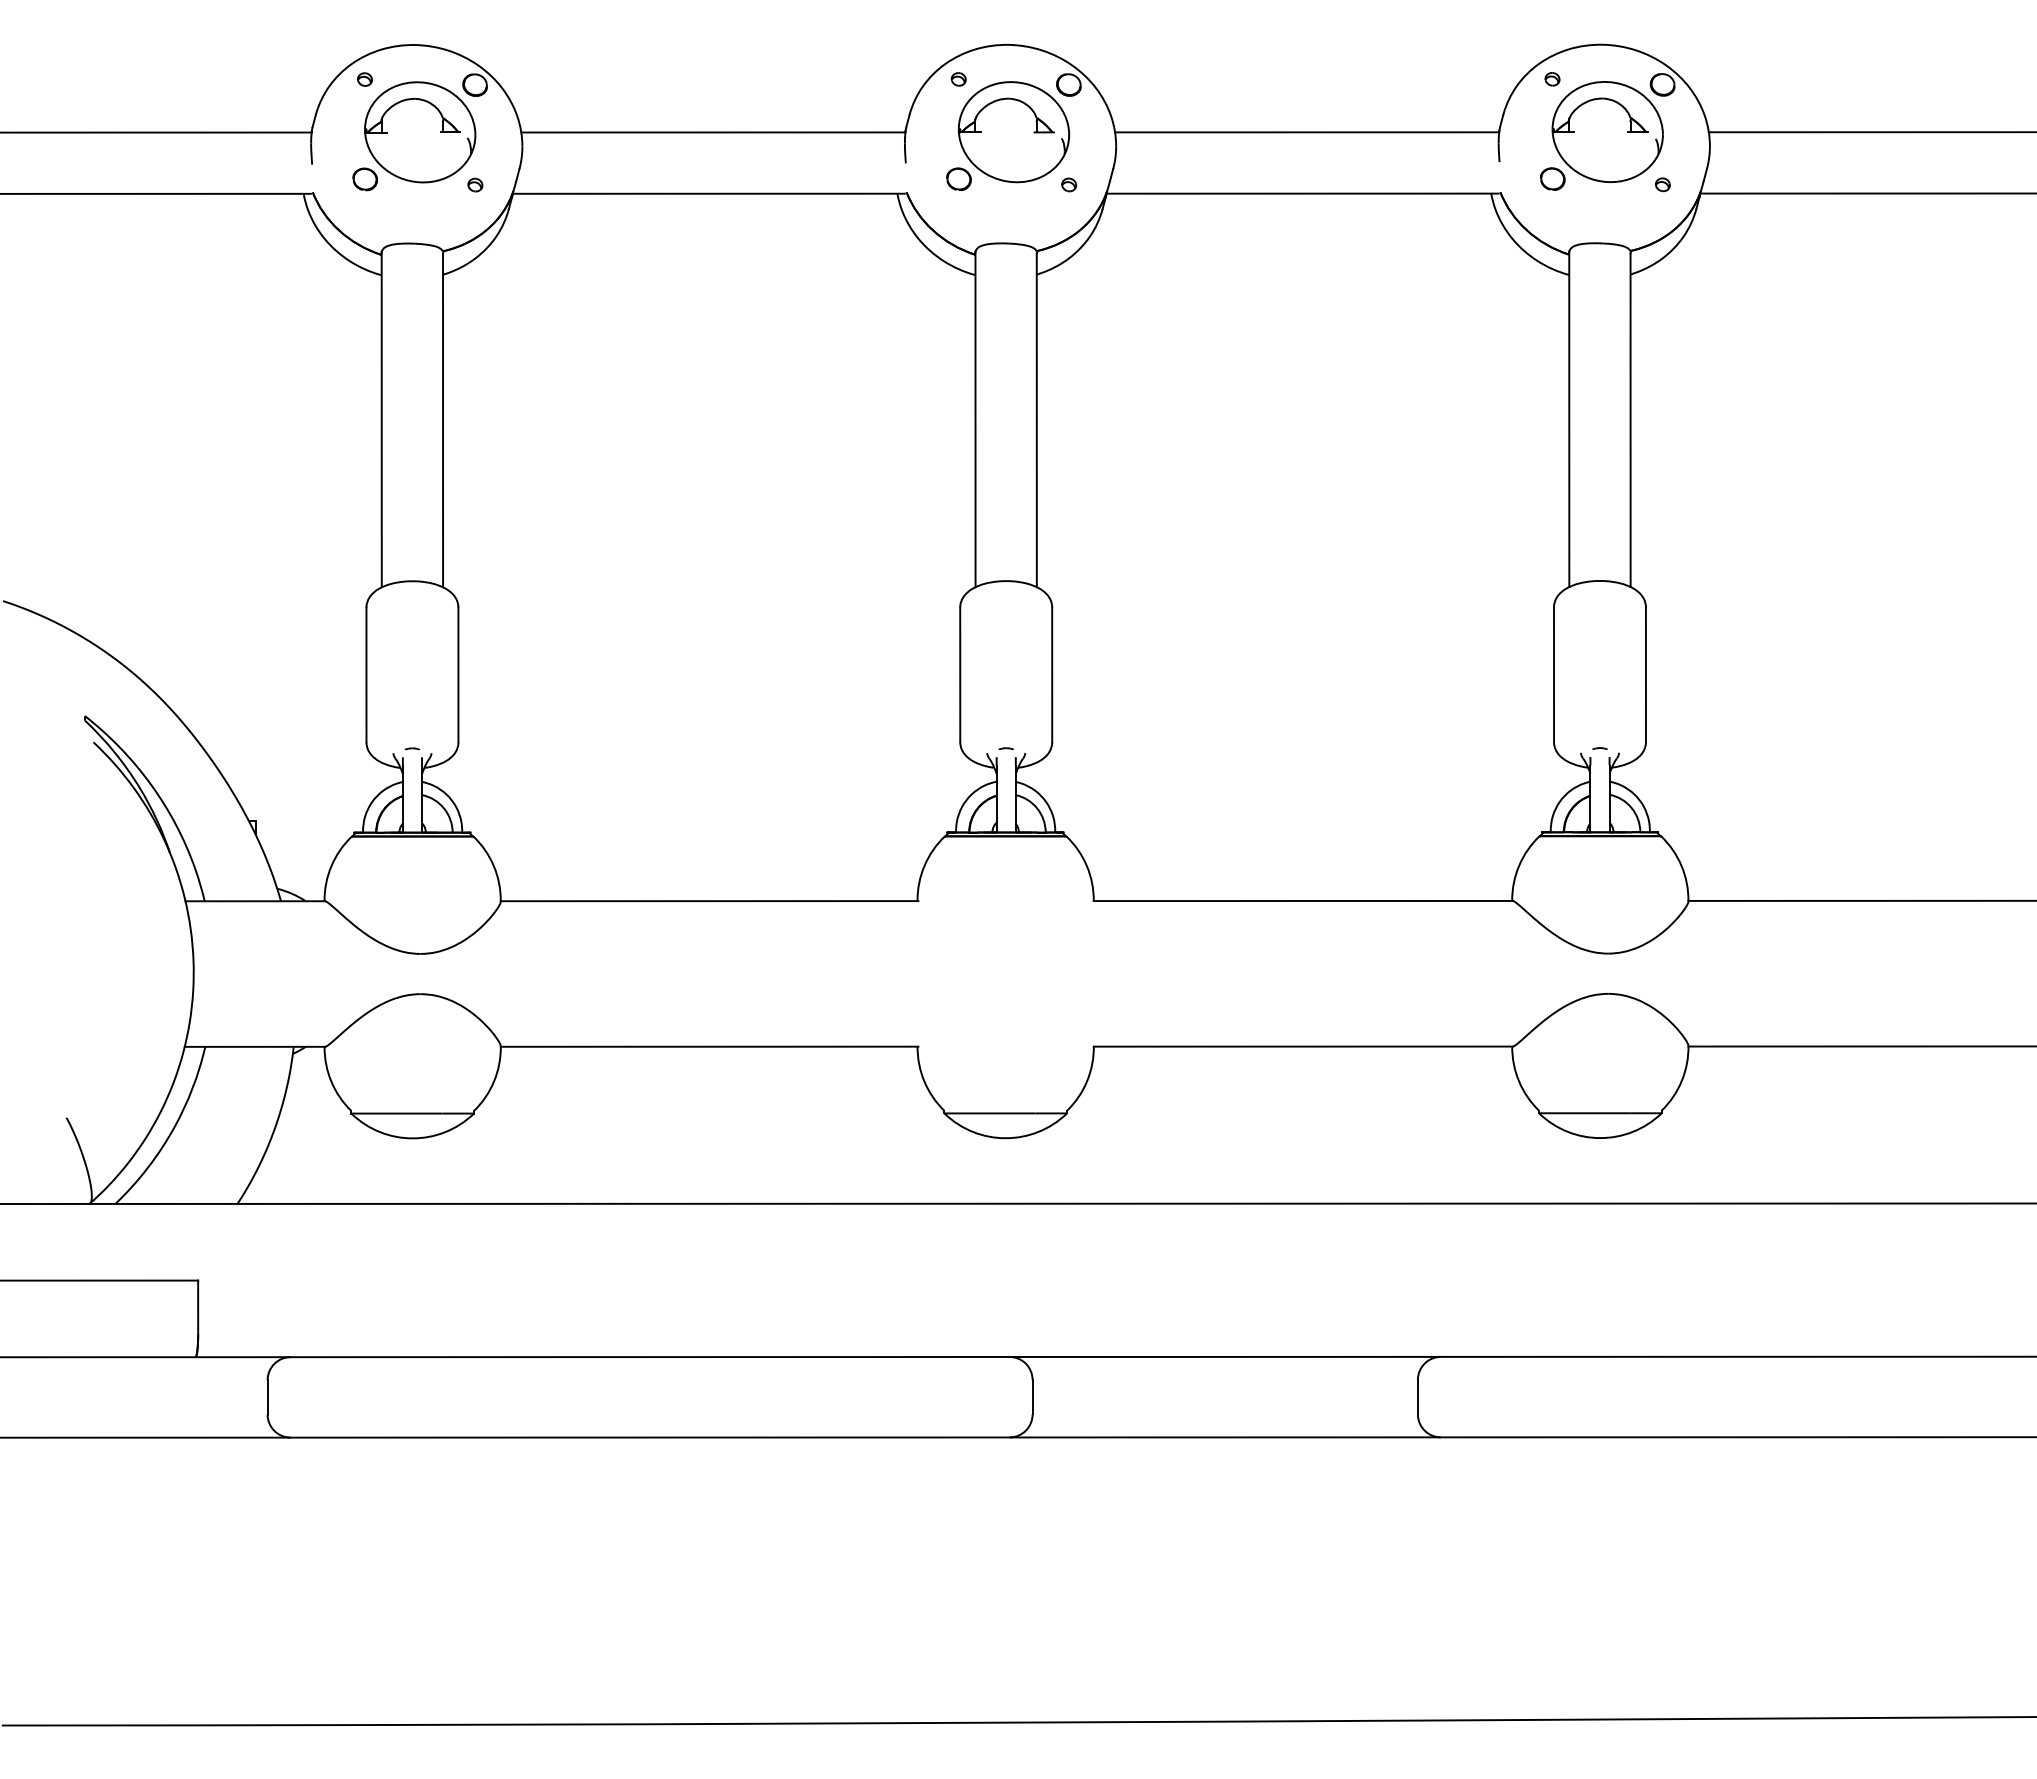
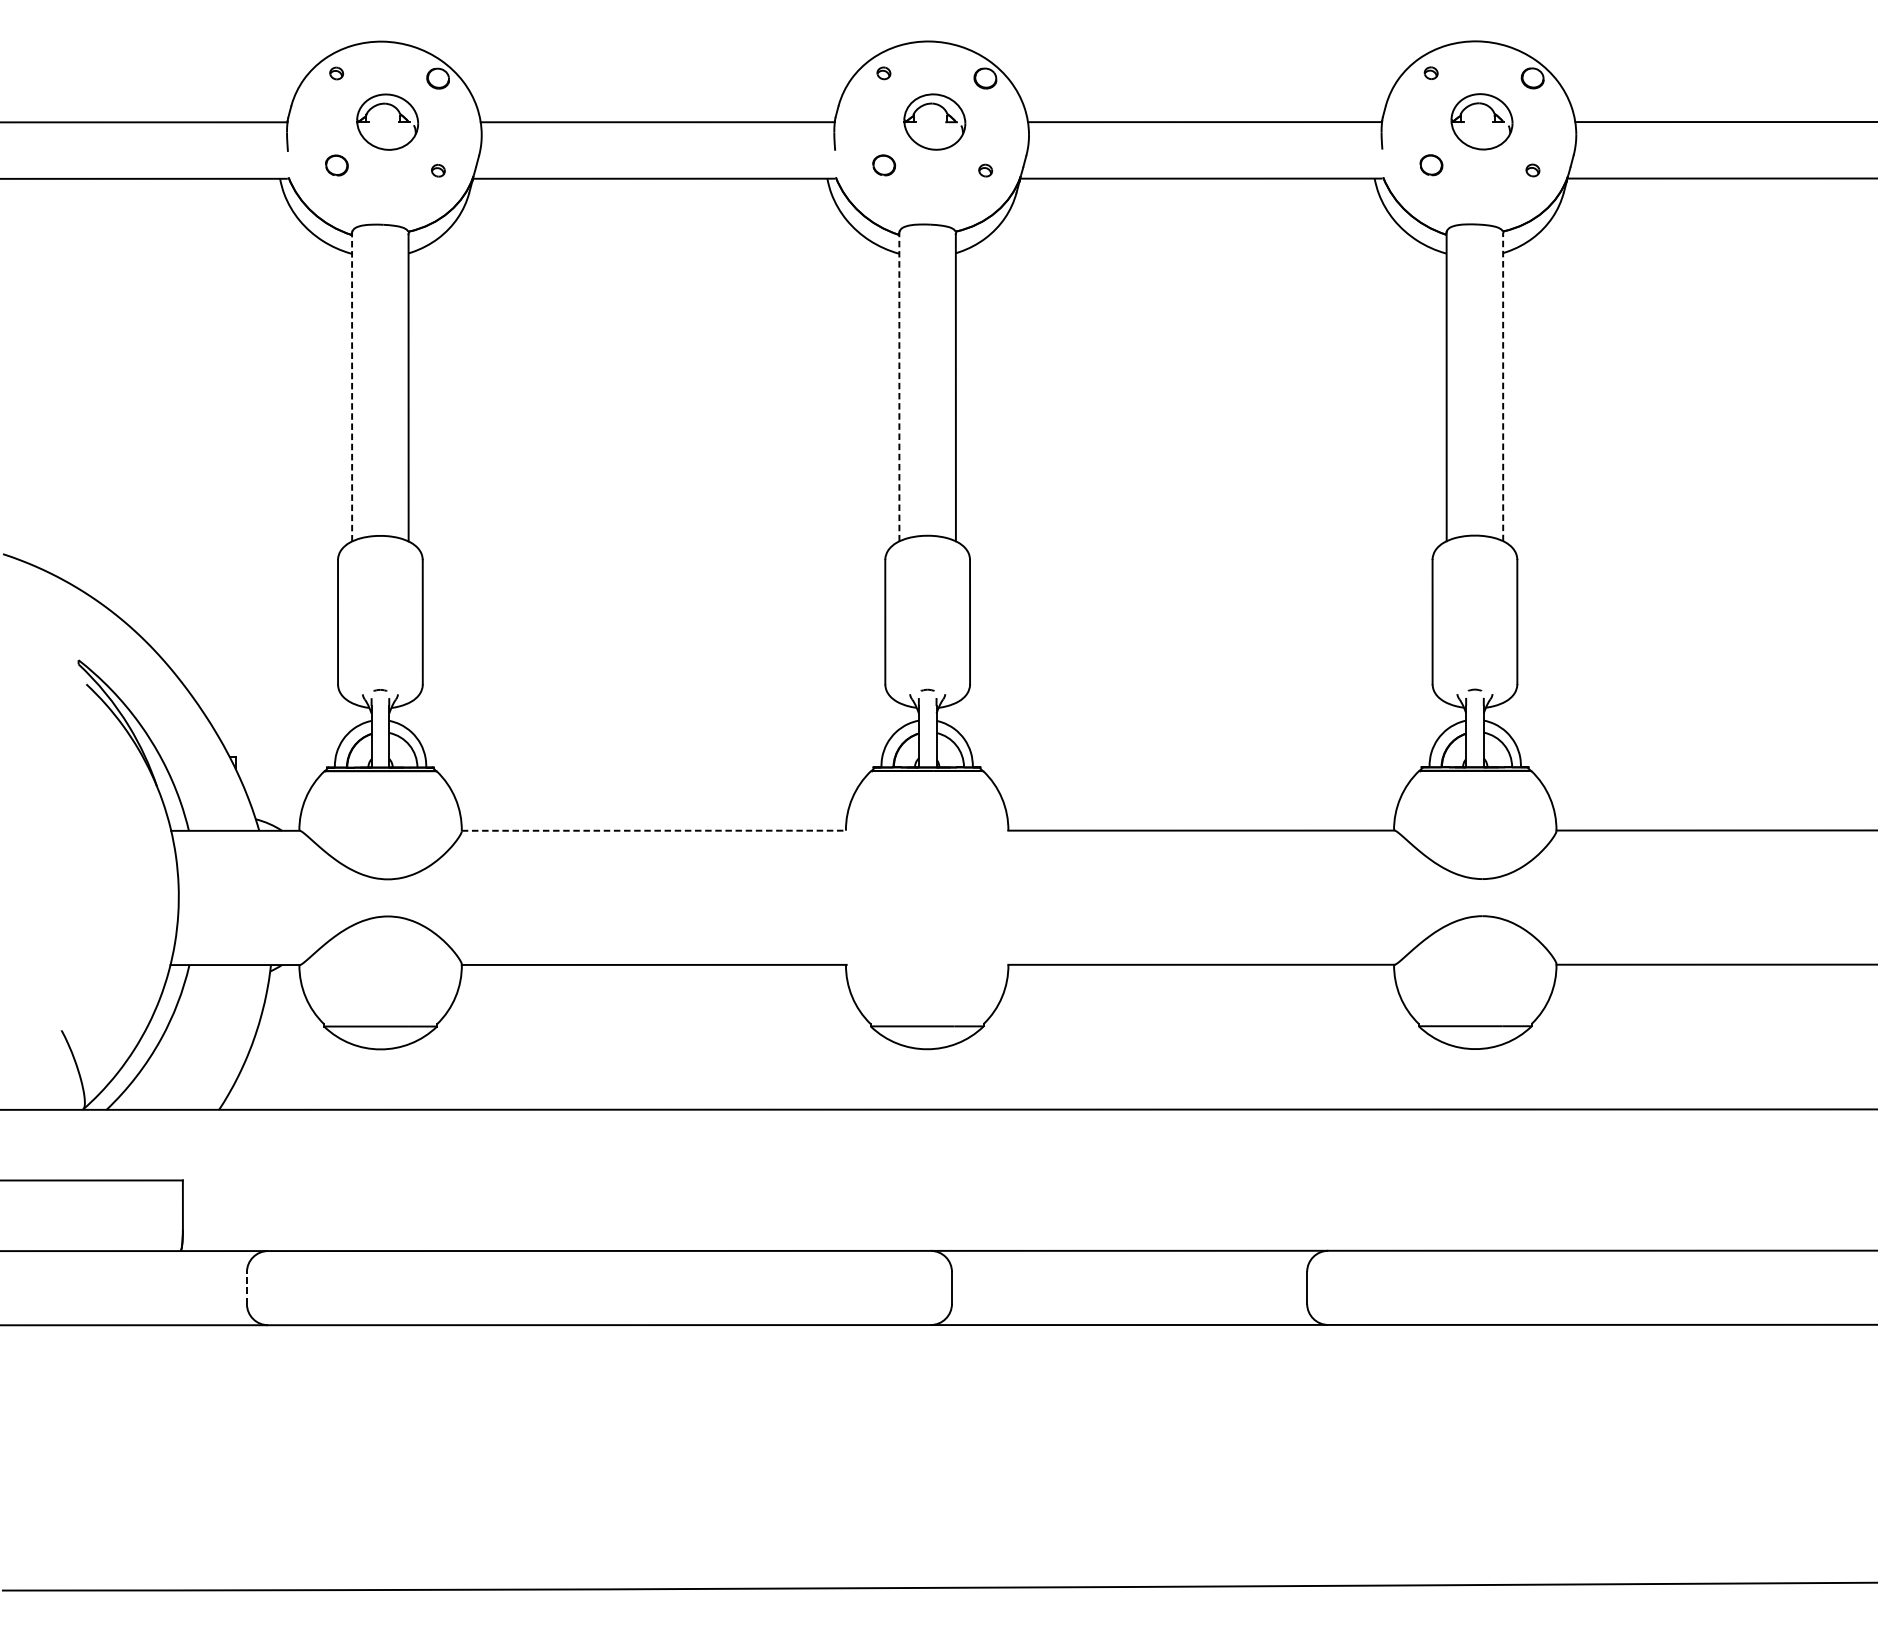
part: (1607, 131) -> (1481, 121), size x0.6
part: (420, 132) -> (387, 122), size x0.6
part: (1013, 132) -> (934, 122), size x0.6
line: (381, 419) -> (351, 386), solid -> dashed
line: (975, 419) -> (899, 386), solid -> dashed
line: (1630, 420) -> (1503, 387), solid -> dashed
line: (709, 901) -> (654, 831), solid -> dashed
line: (267, 1396) -> (246, 1287), solid -> dashed

